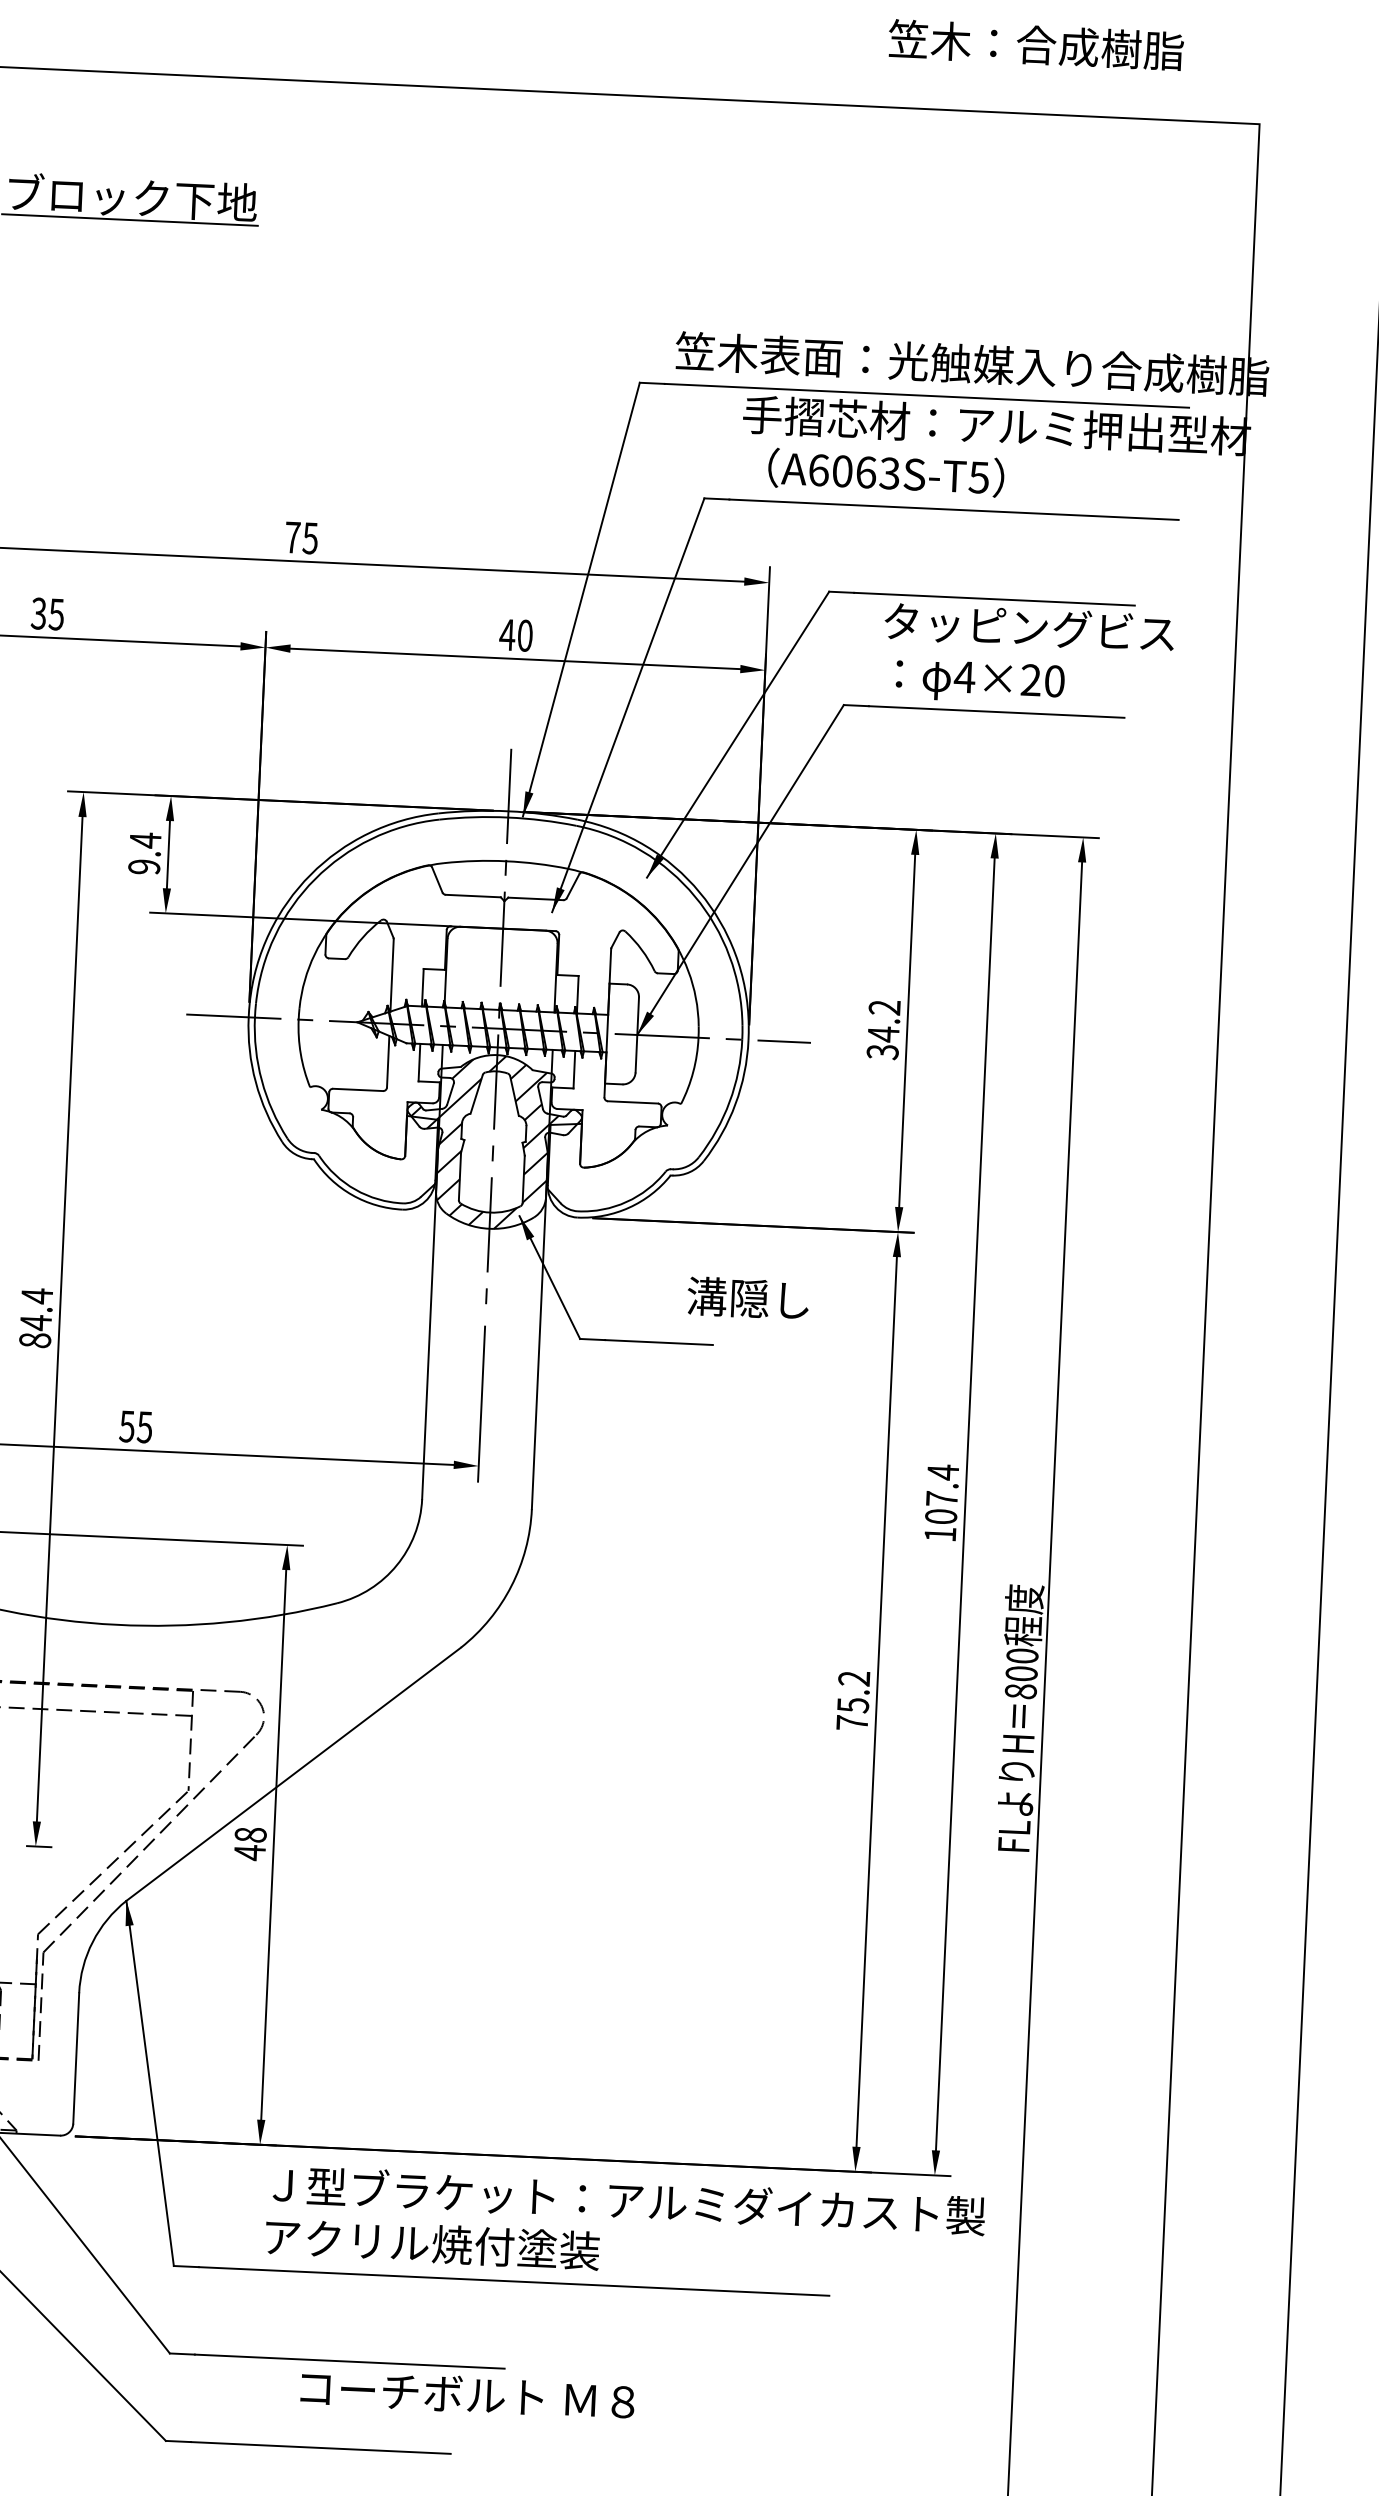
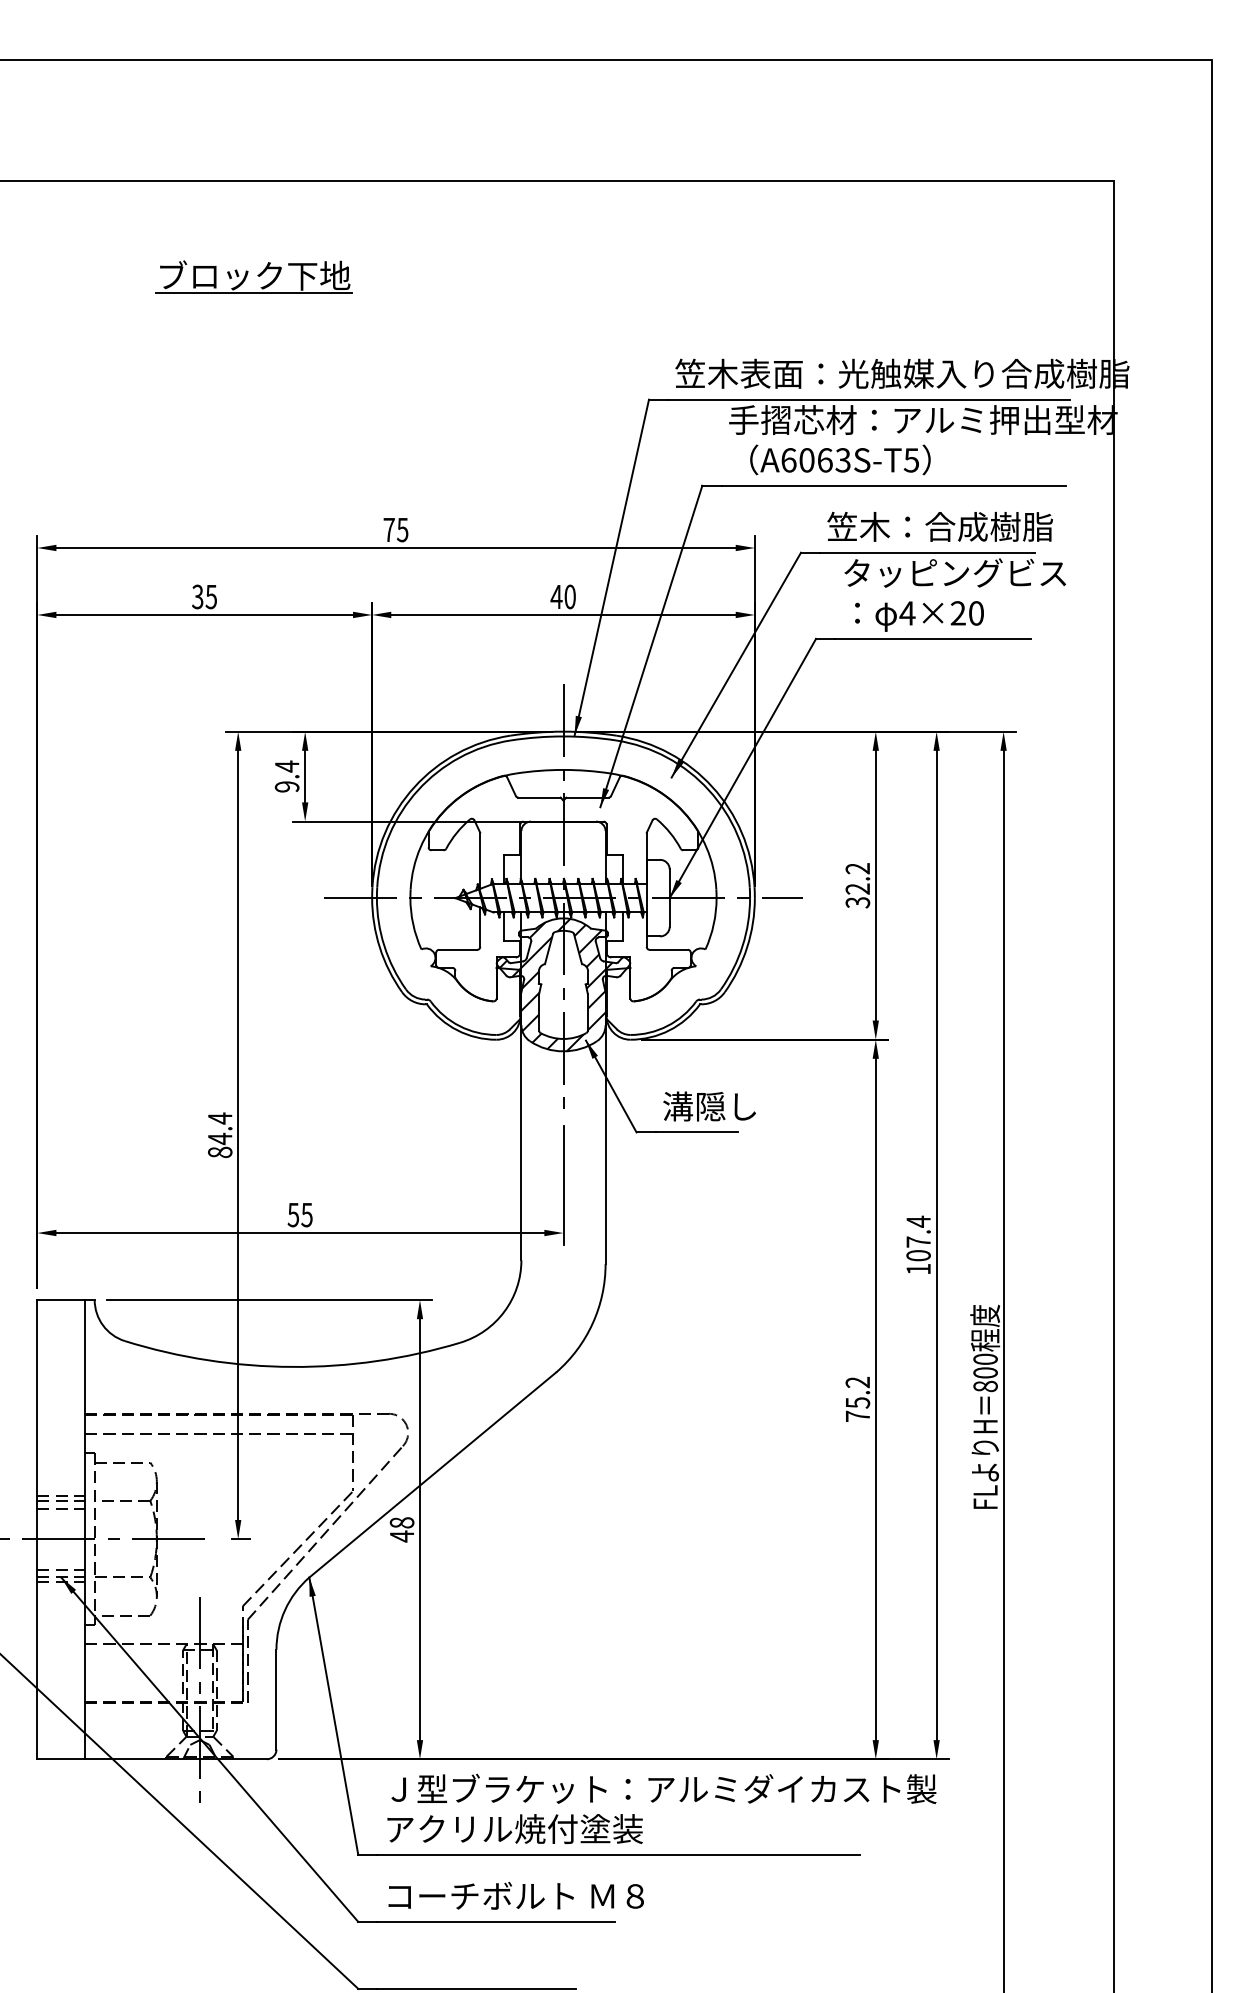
text: (1035, 44) -> (939, 526), moved
text: (883, 1034) -> (857, 889), 34.2 -> 32.2
text: (748, 1298) -> (709, 1106), moved
text: (624, 2225) -> (661, 1808), moved
text: (466, 2393) -> (515, 1895), moved

